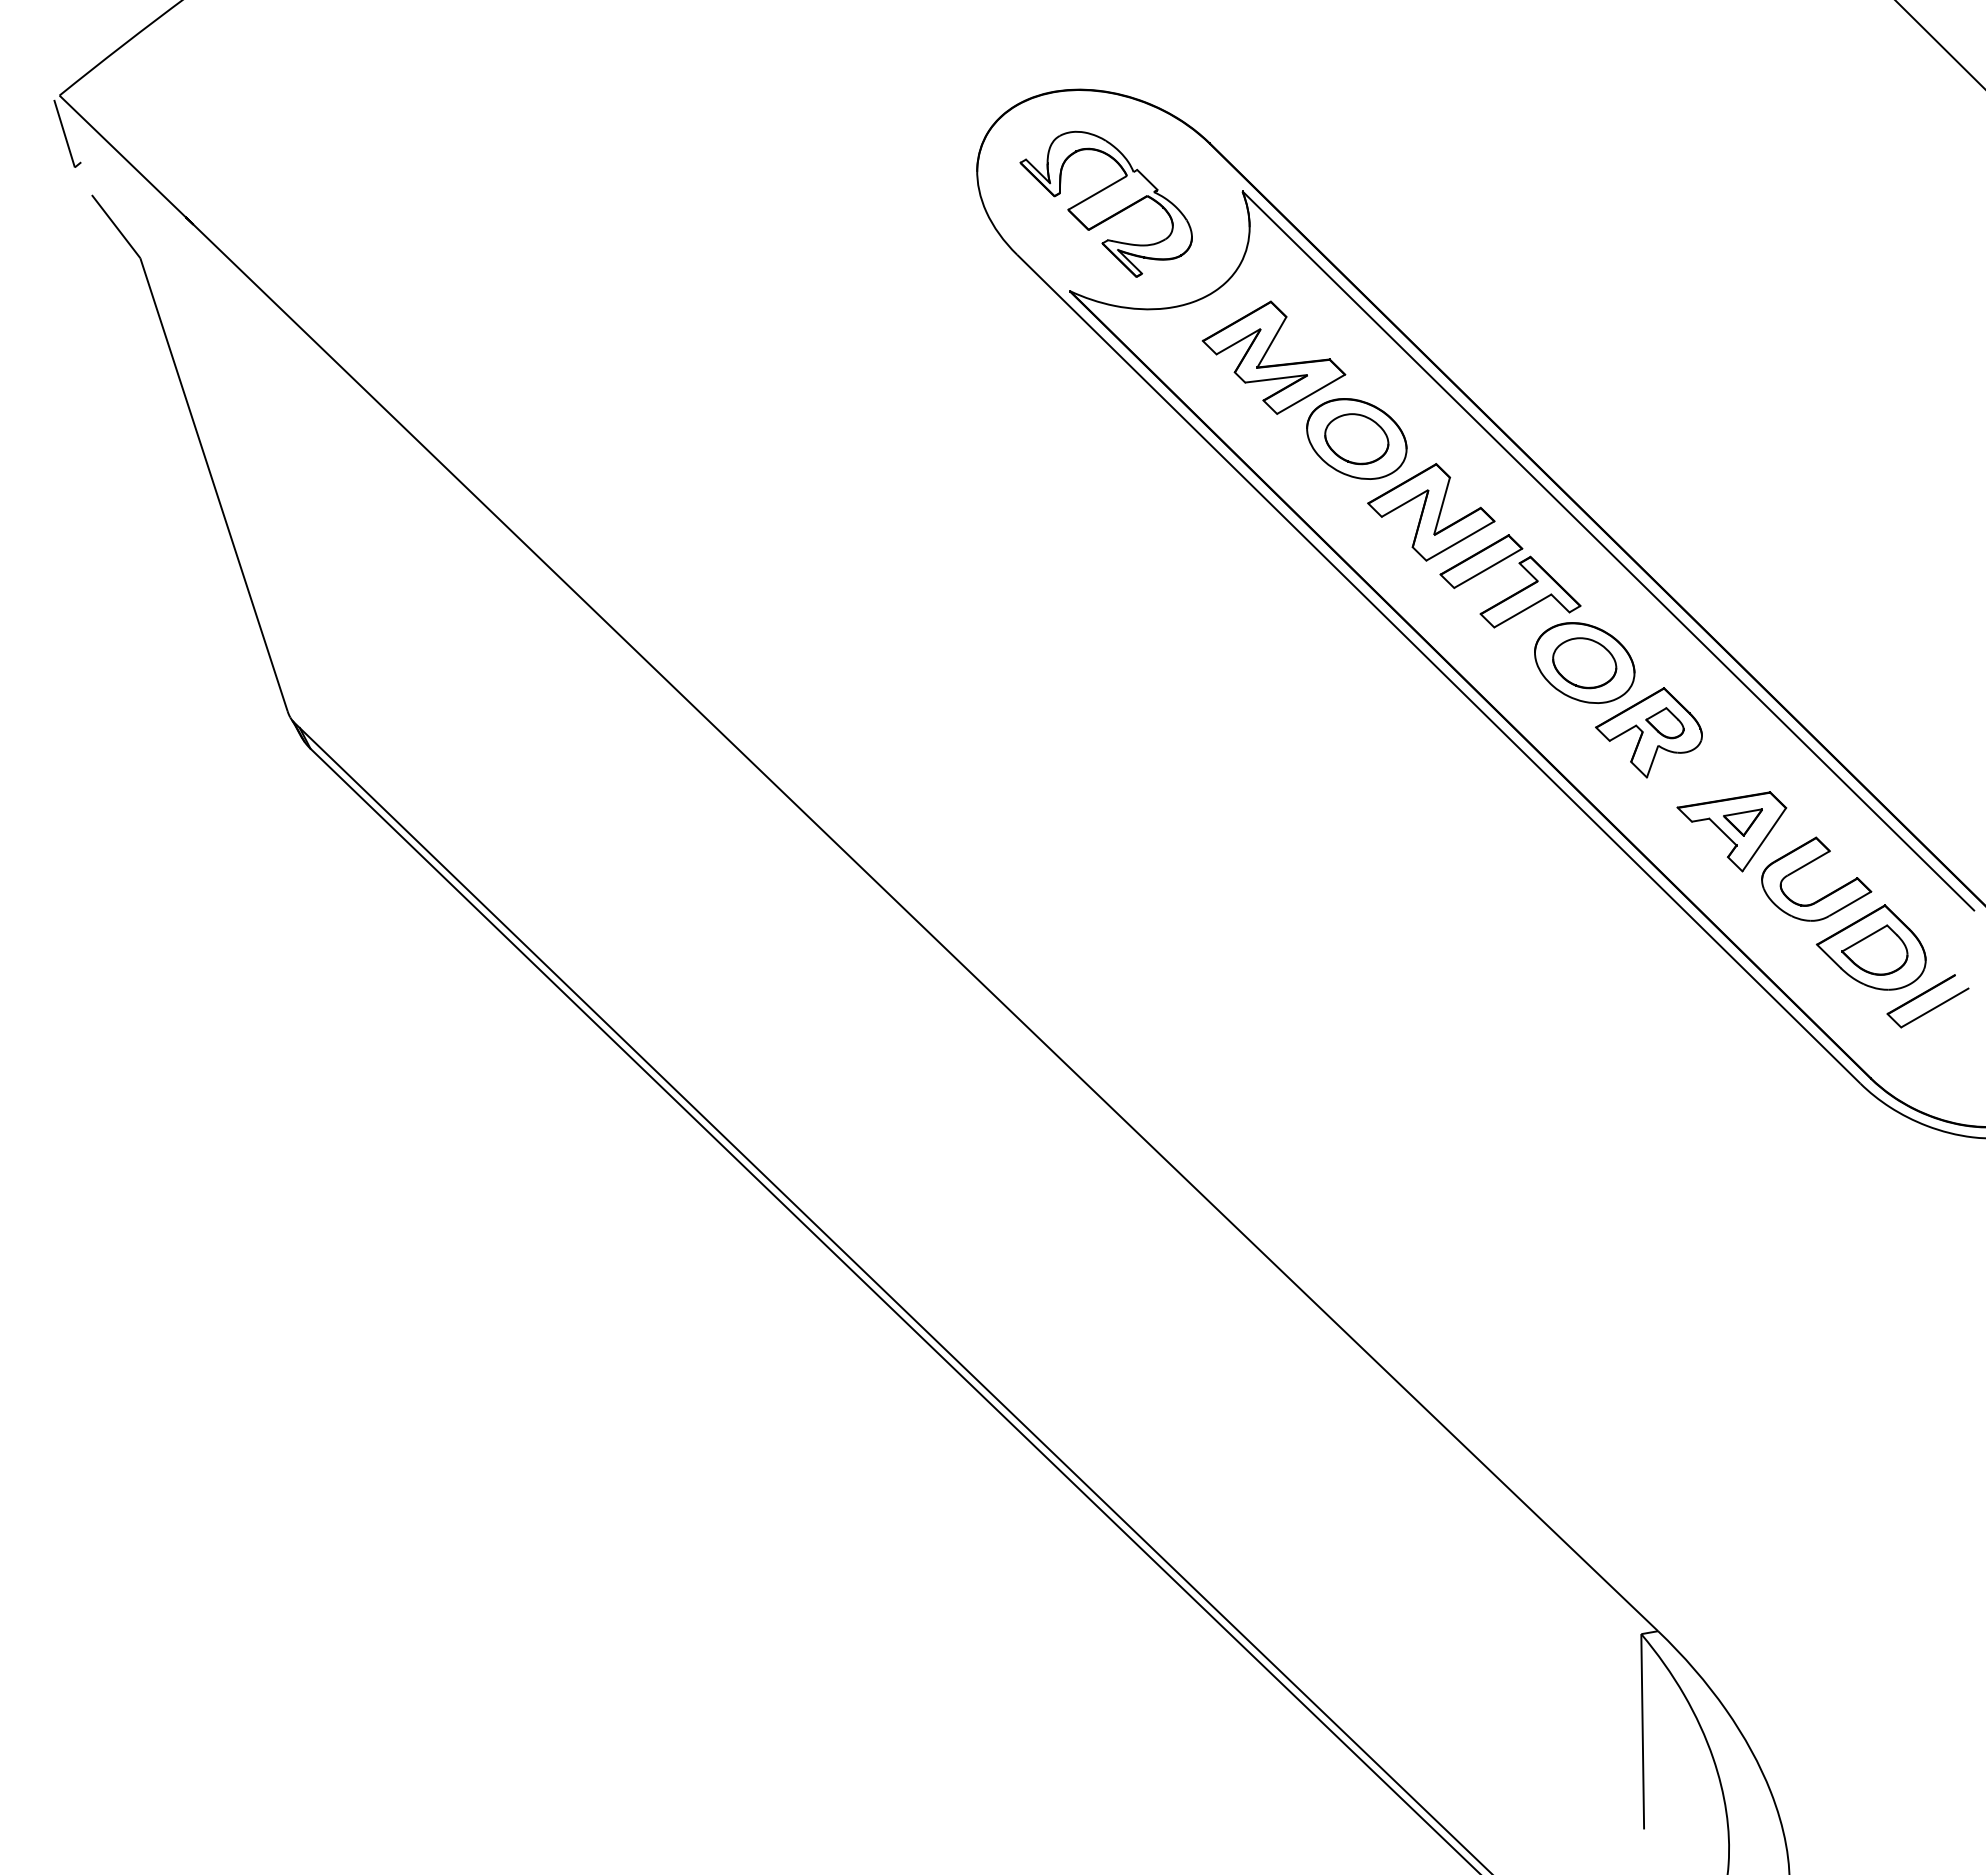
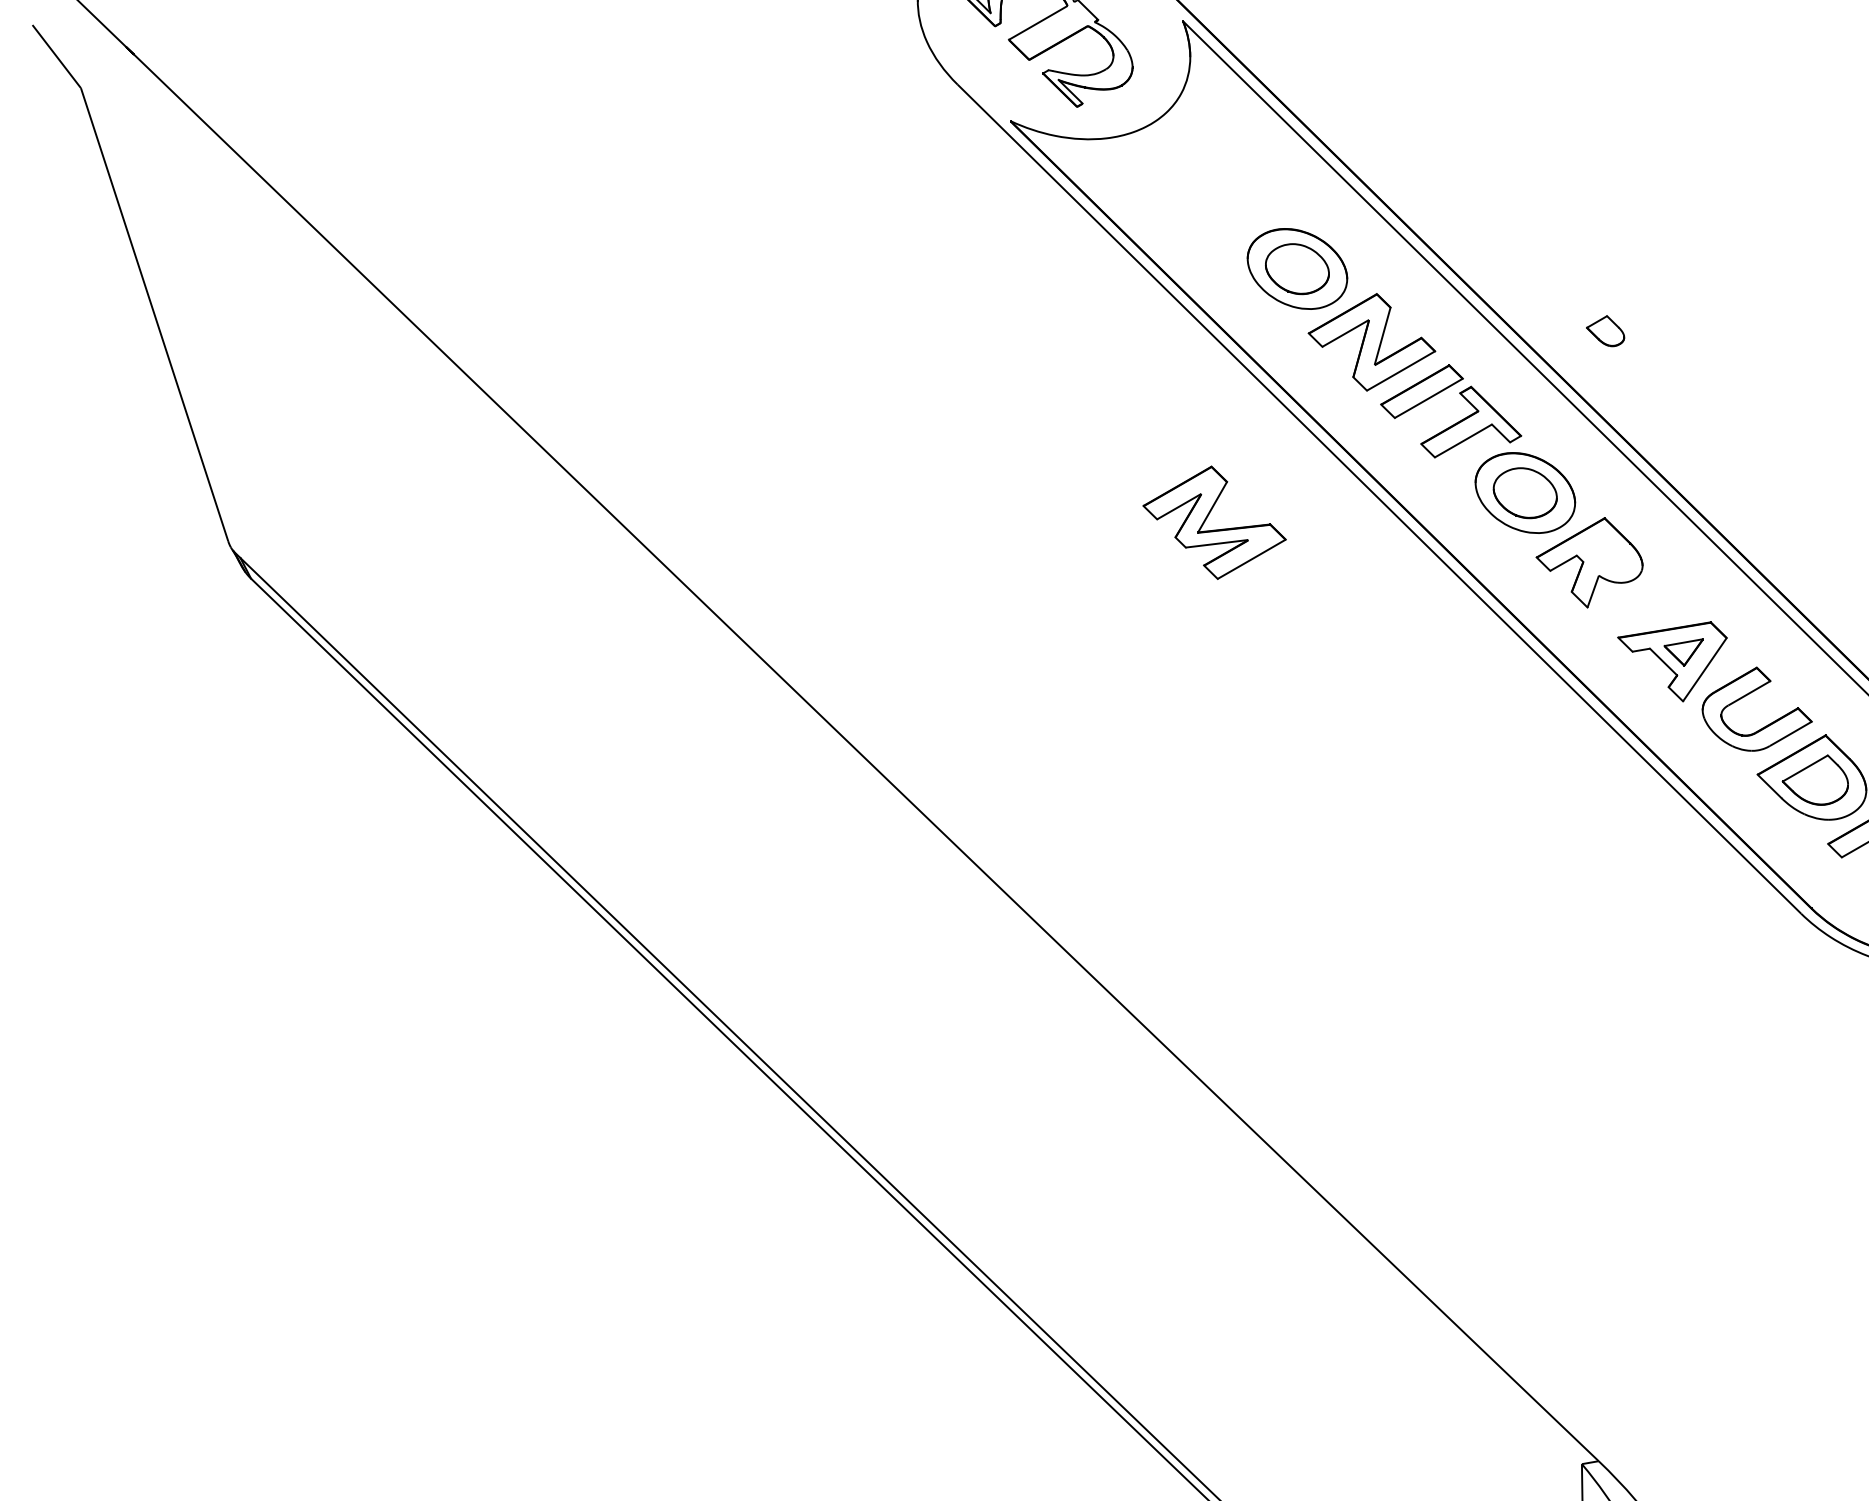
part: (1273, 364) -> (1214, 529), moved
part: (1664, 723) -> (1605, 331), moved

